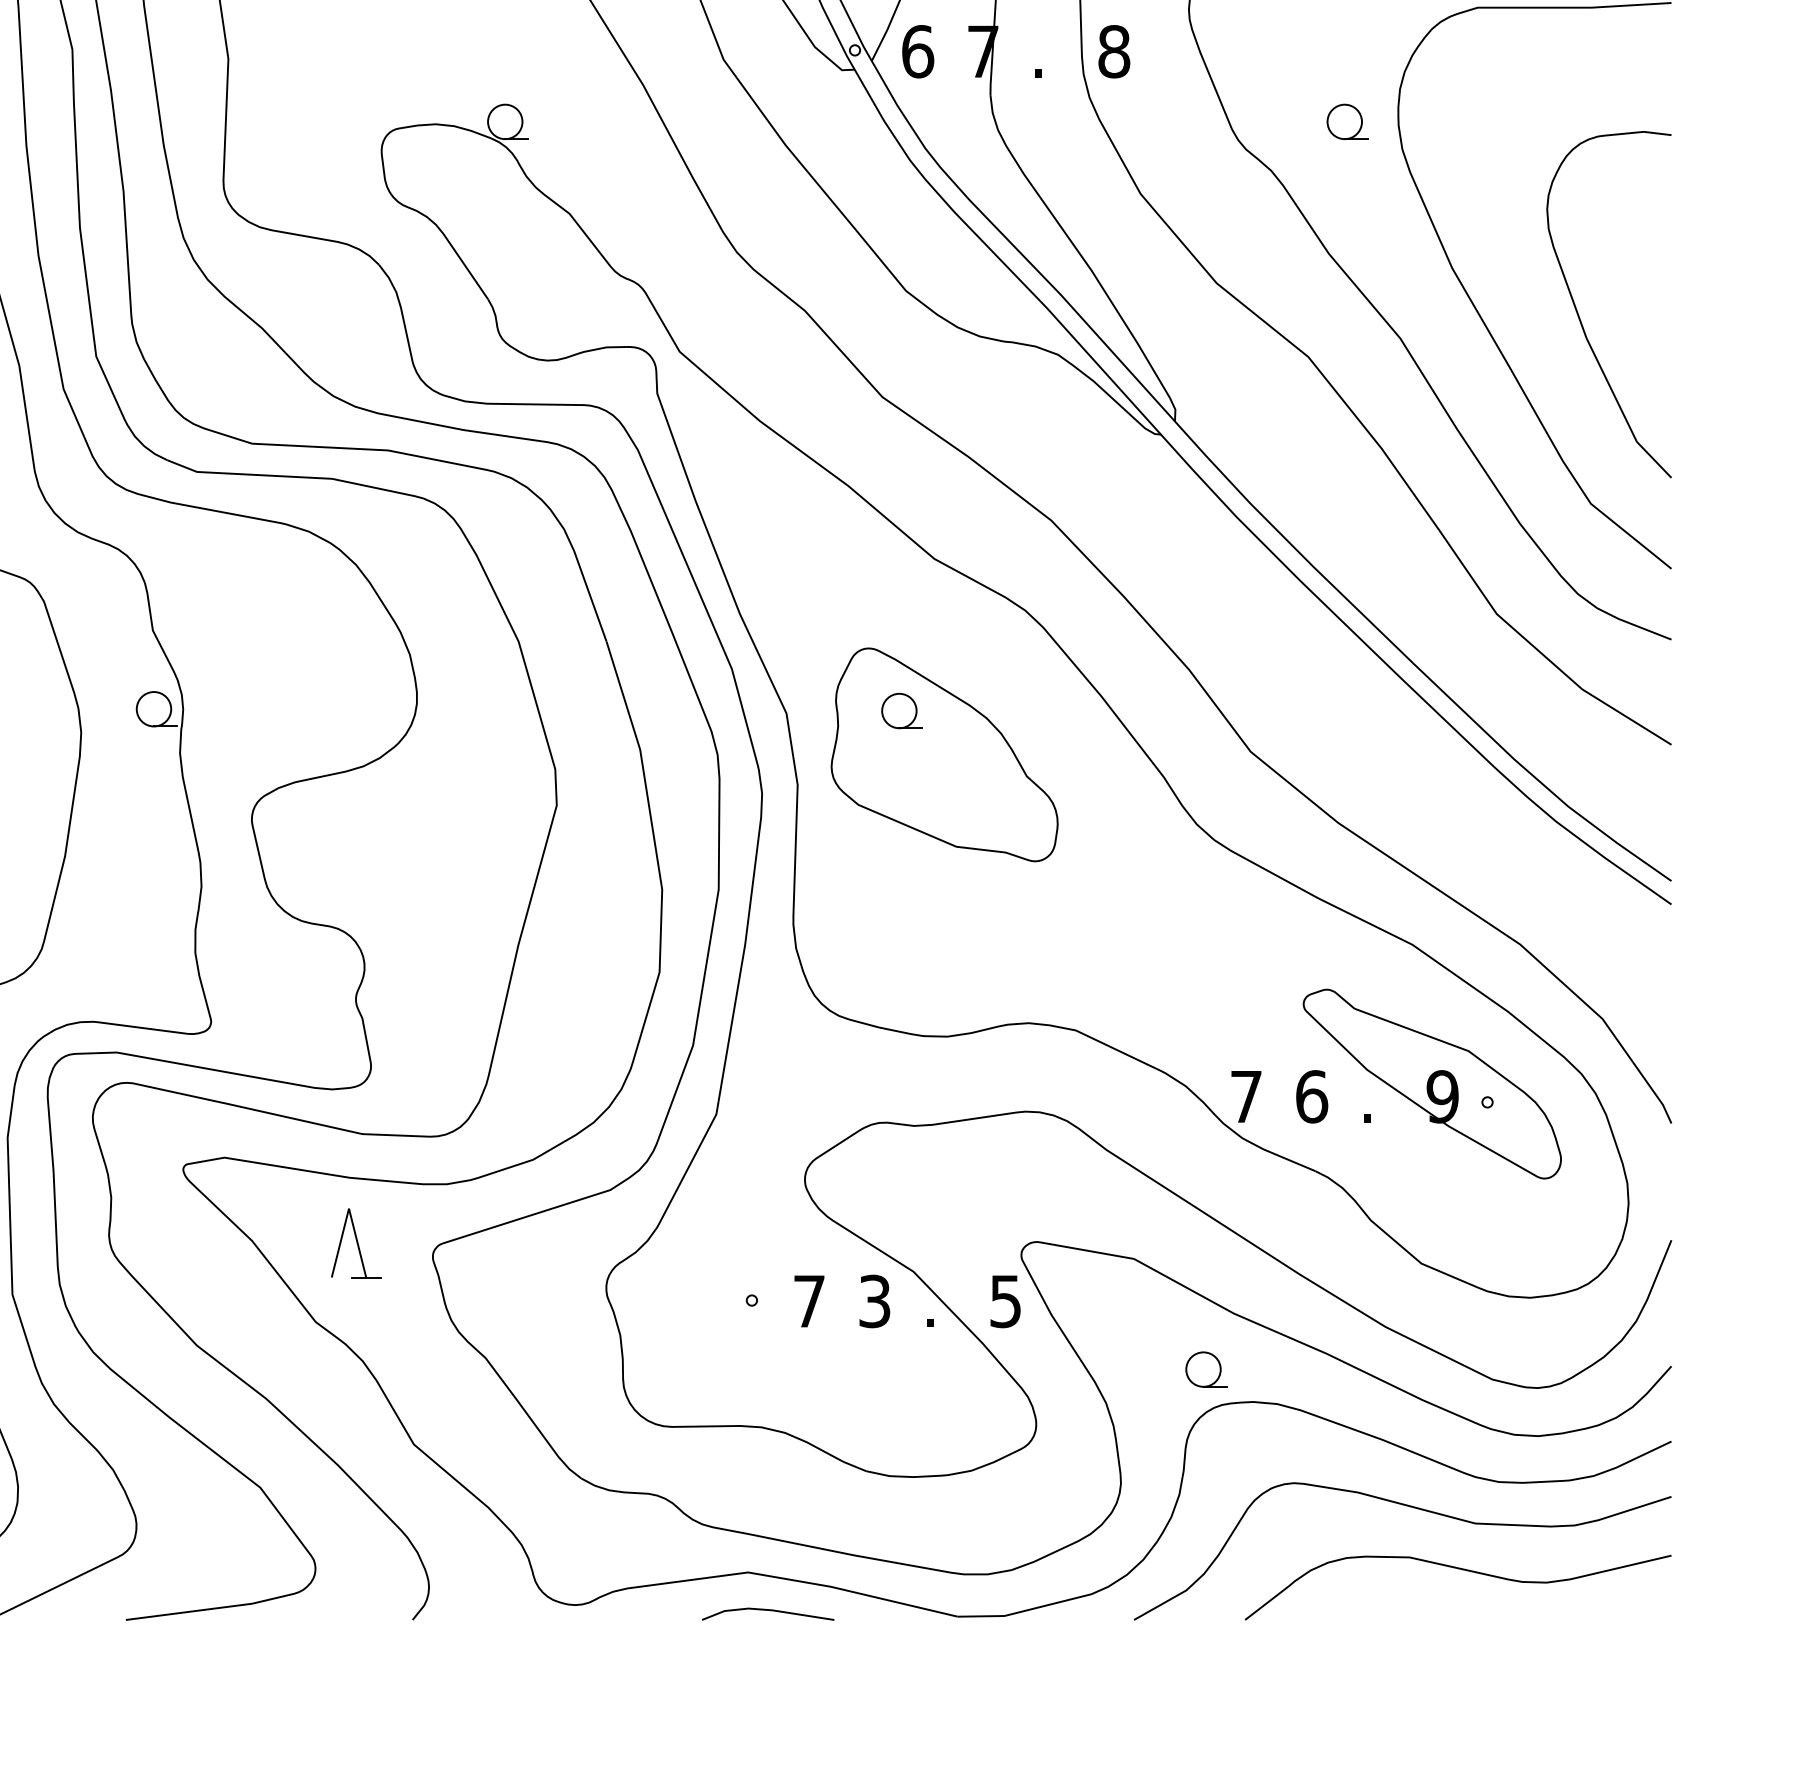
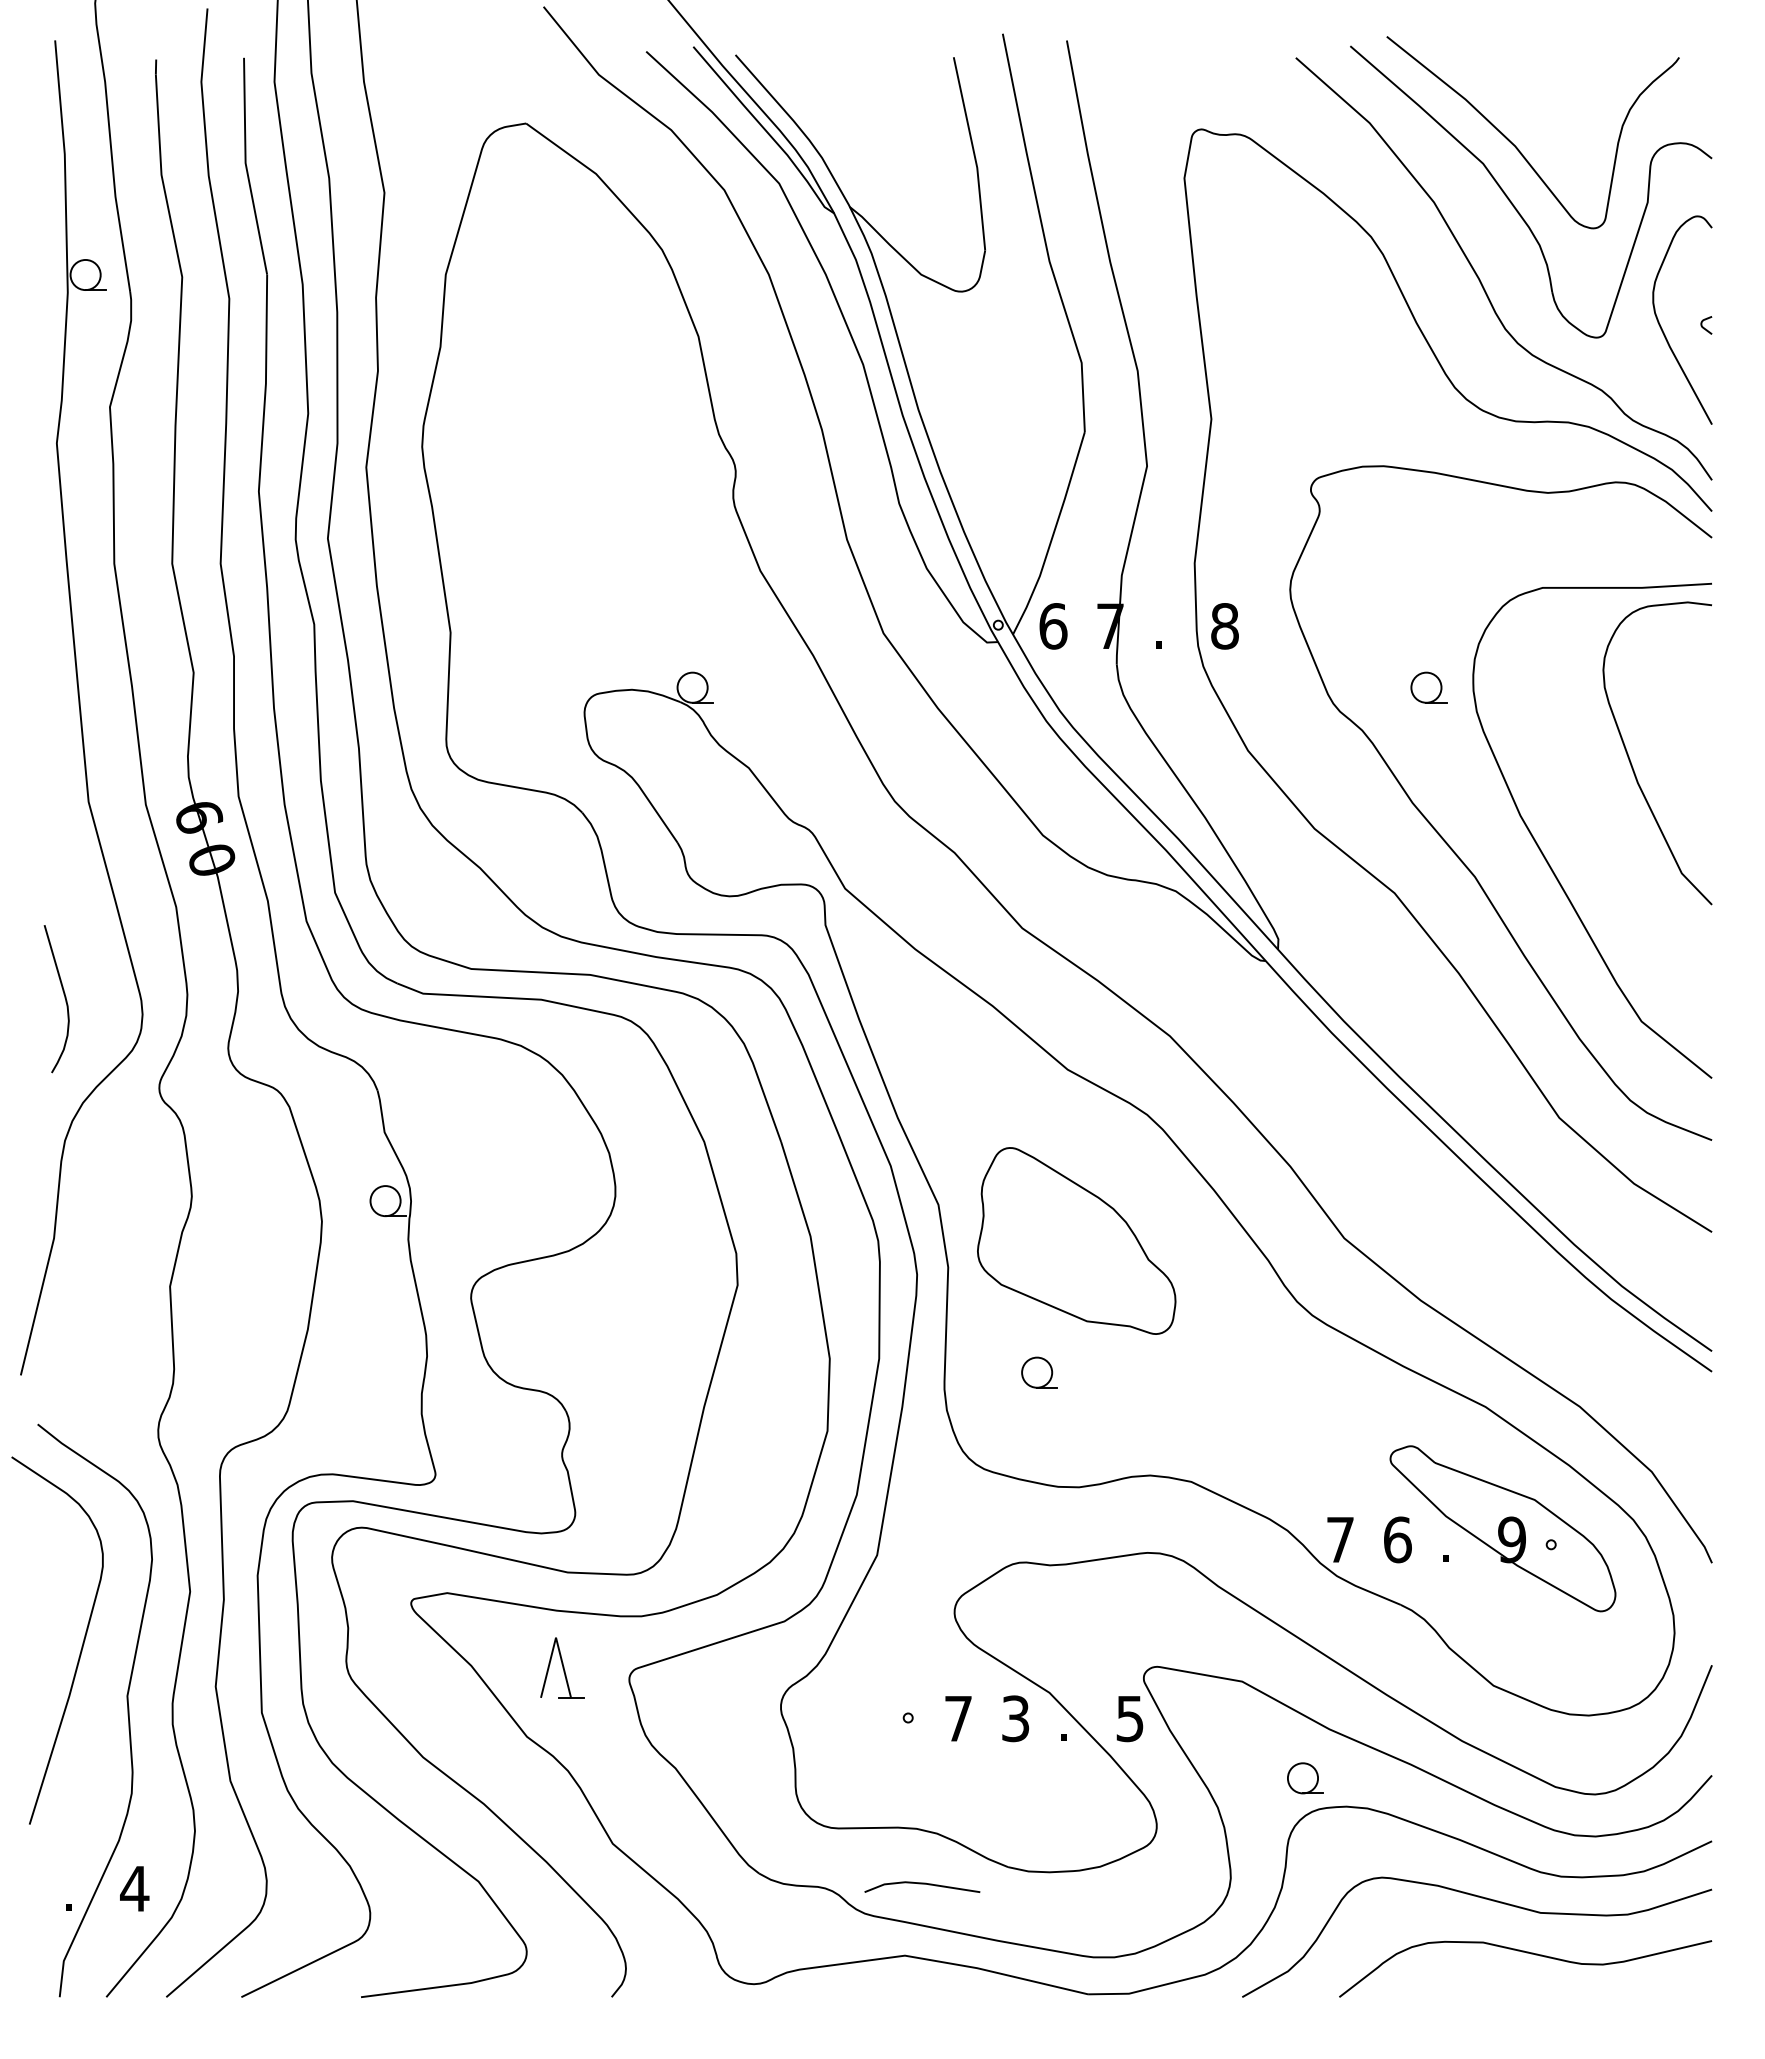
curve: (1579, 313) -> (1631, 761), moved
part: (902, 710) -> (1039, 1372), moved
line: (768, 1611) -> (922, 1884), moved

